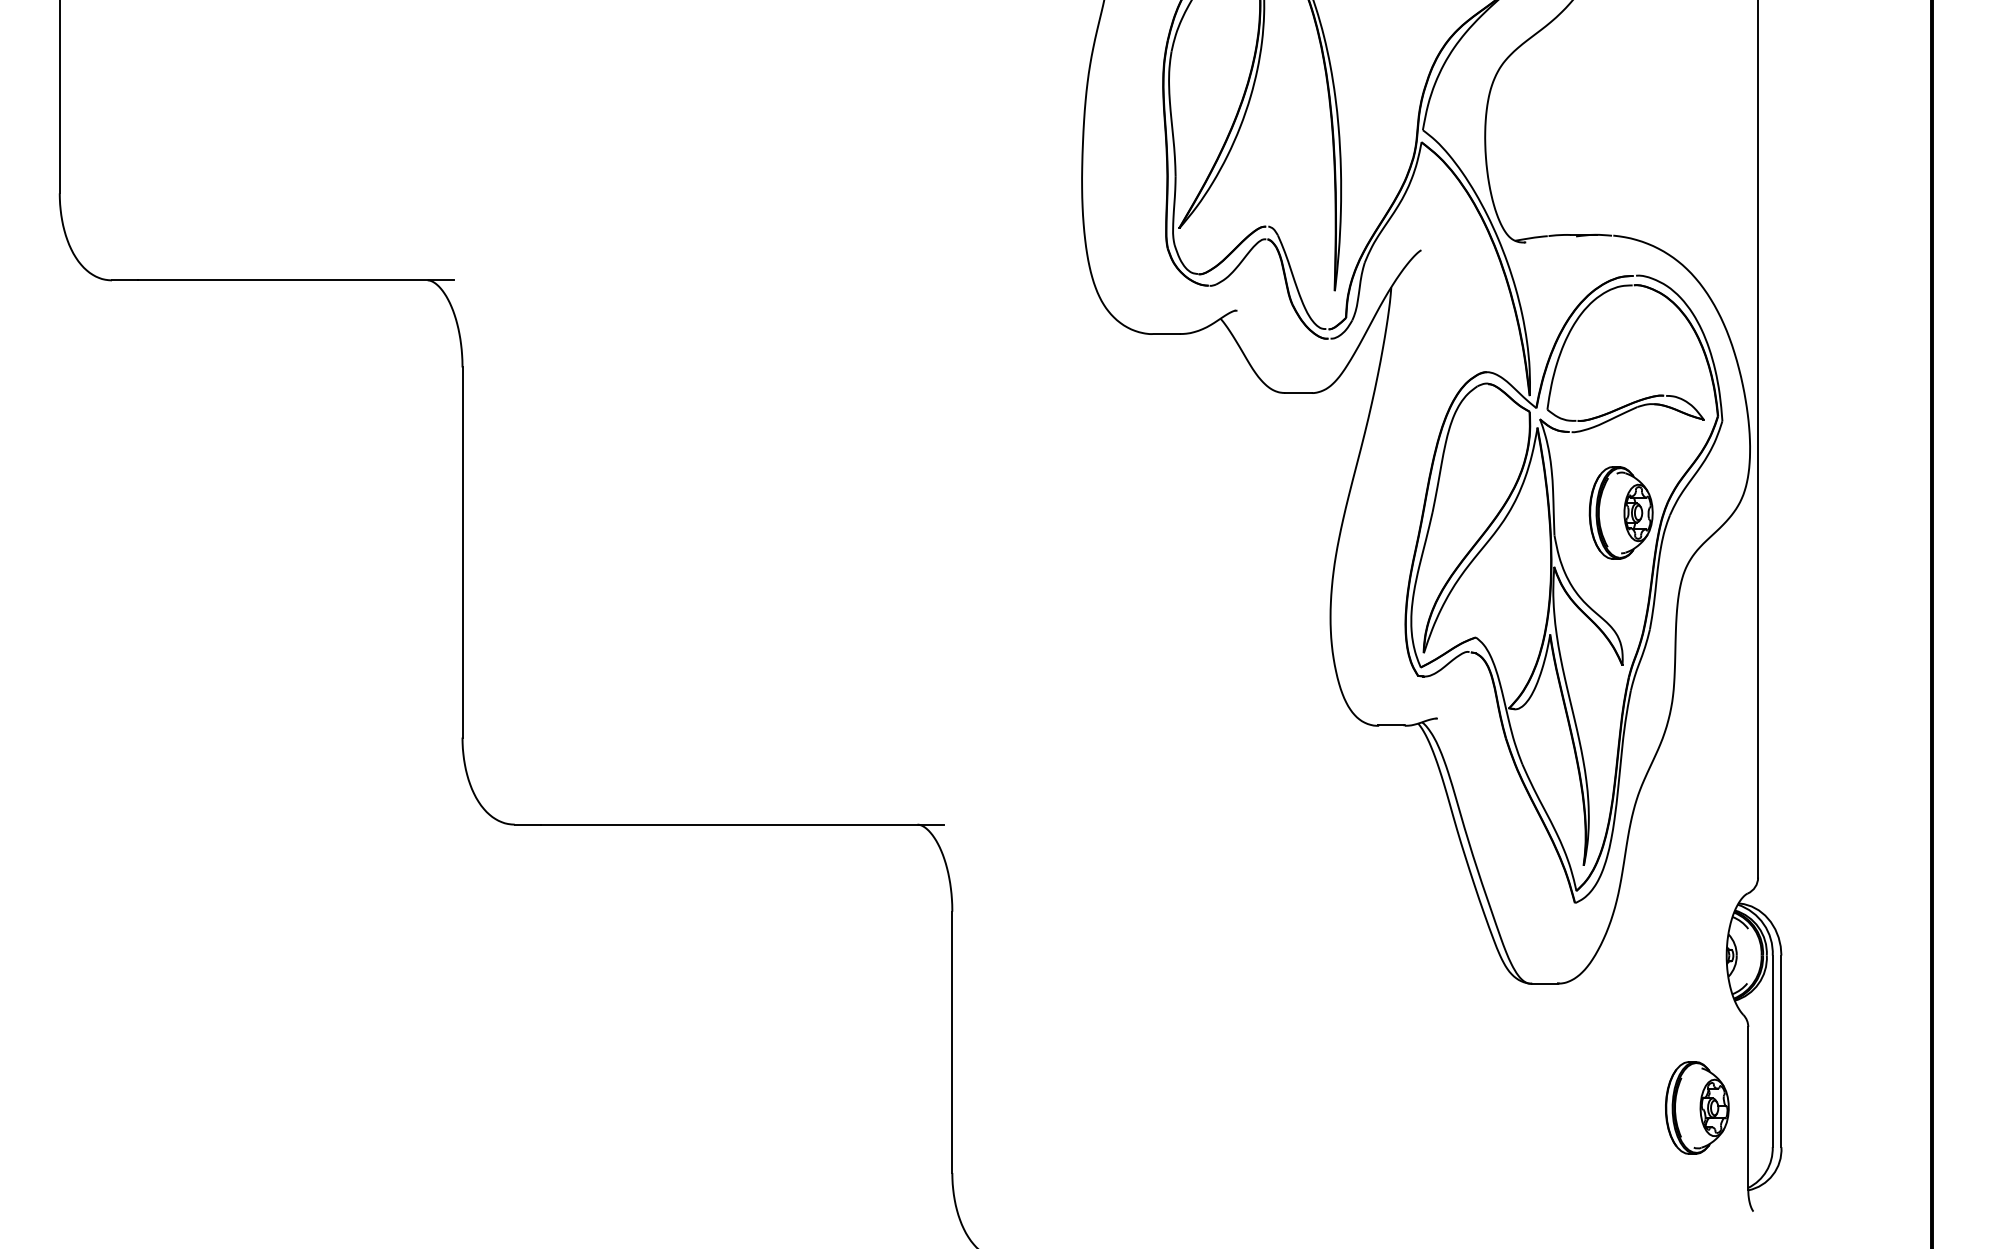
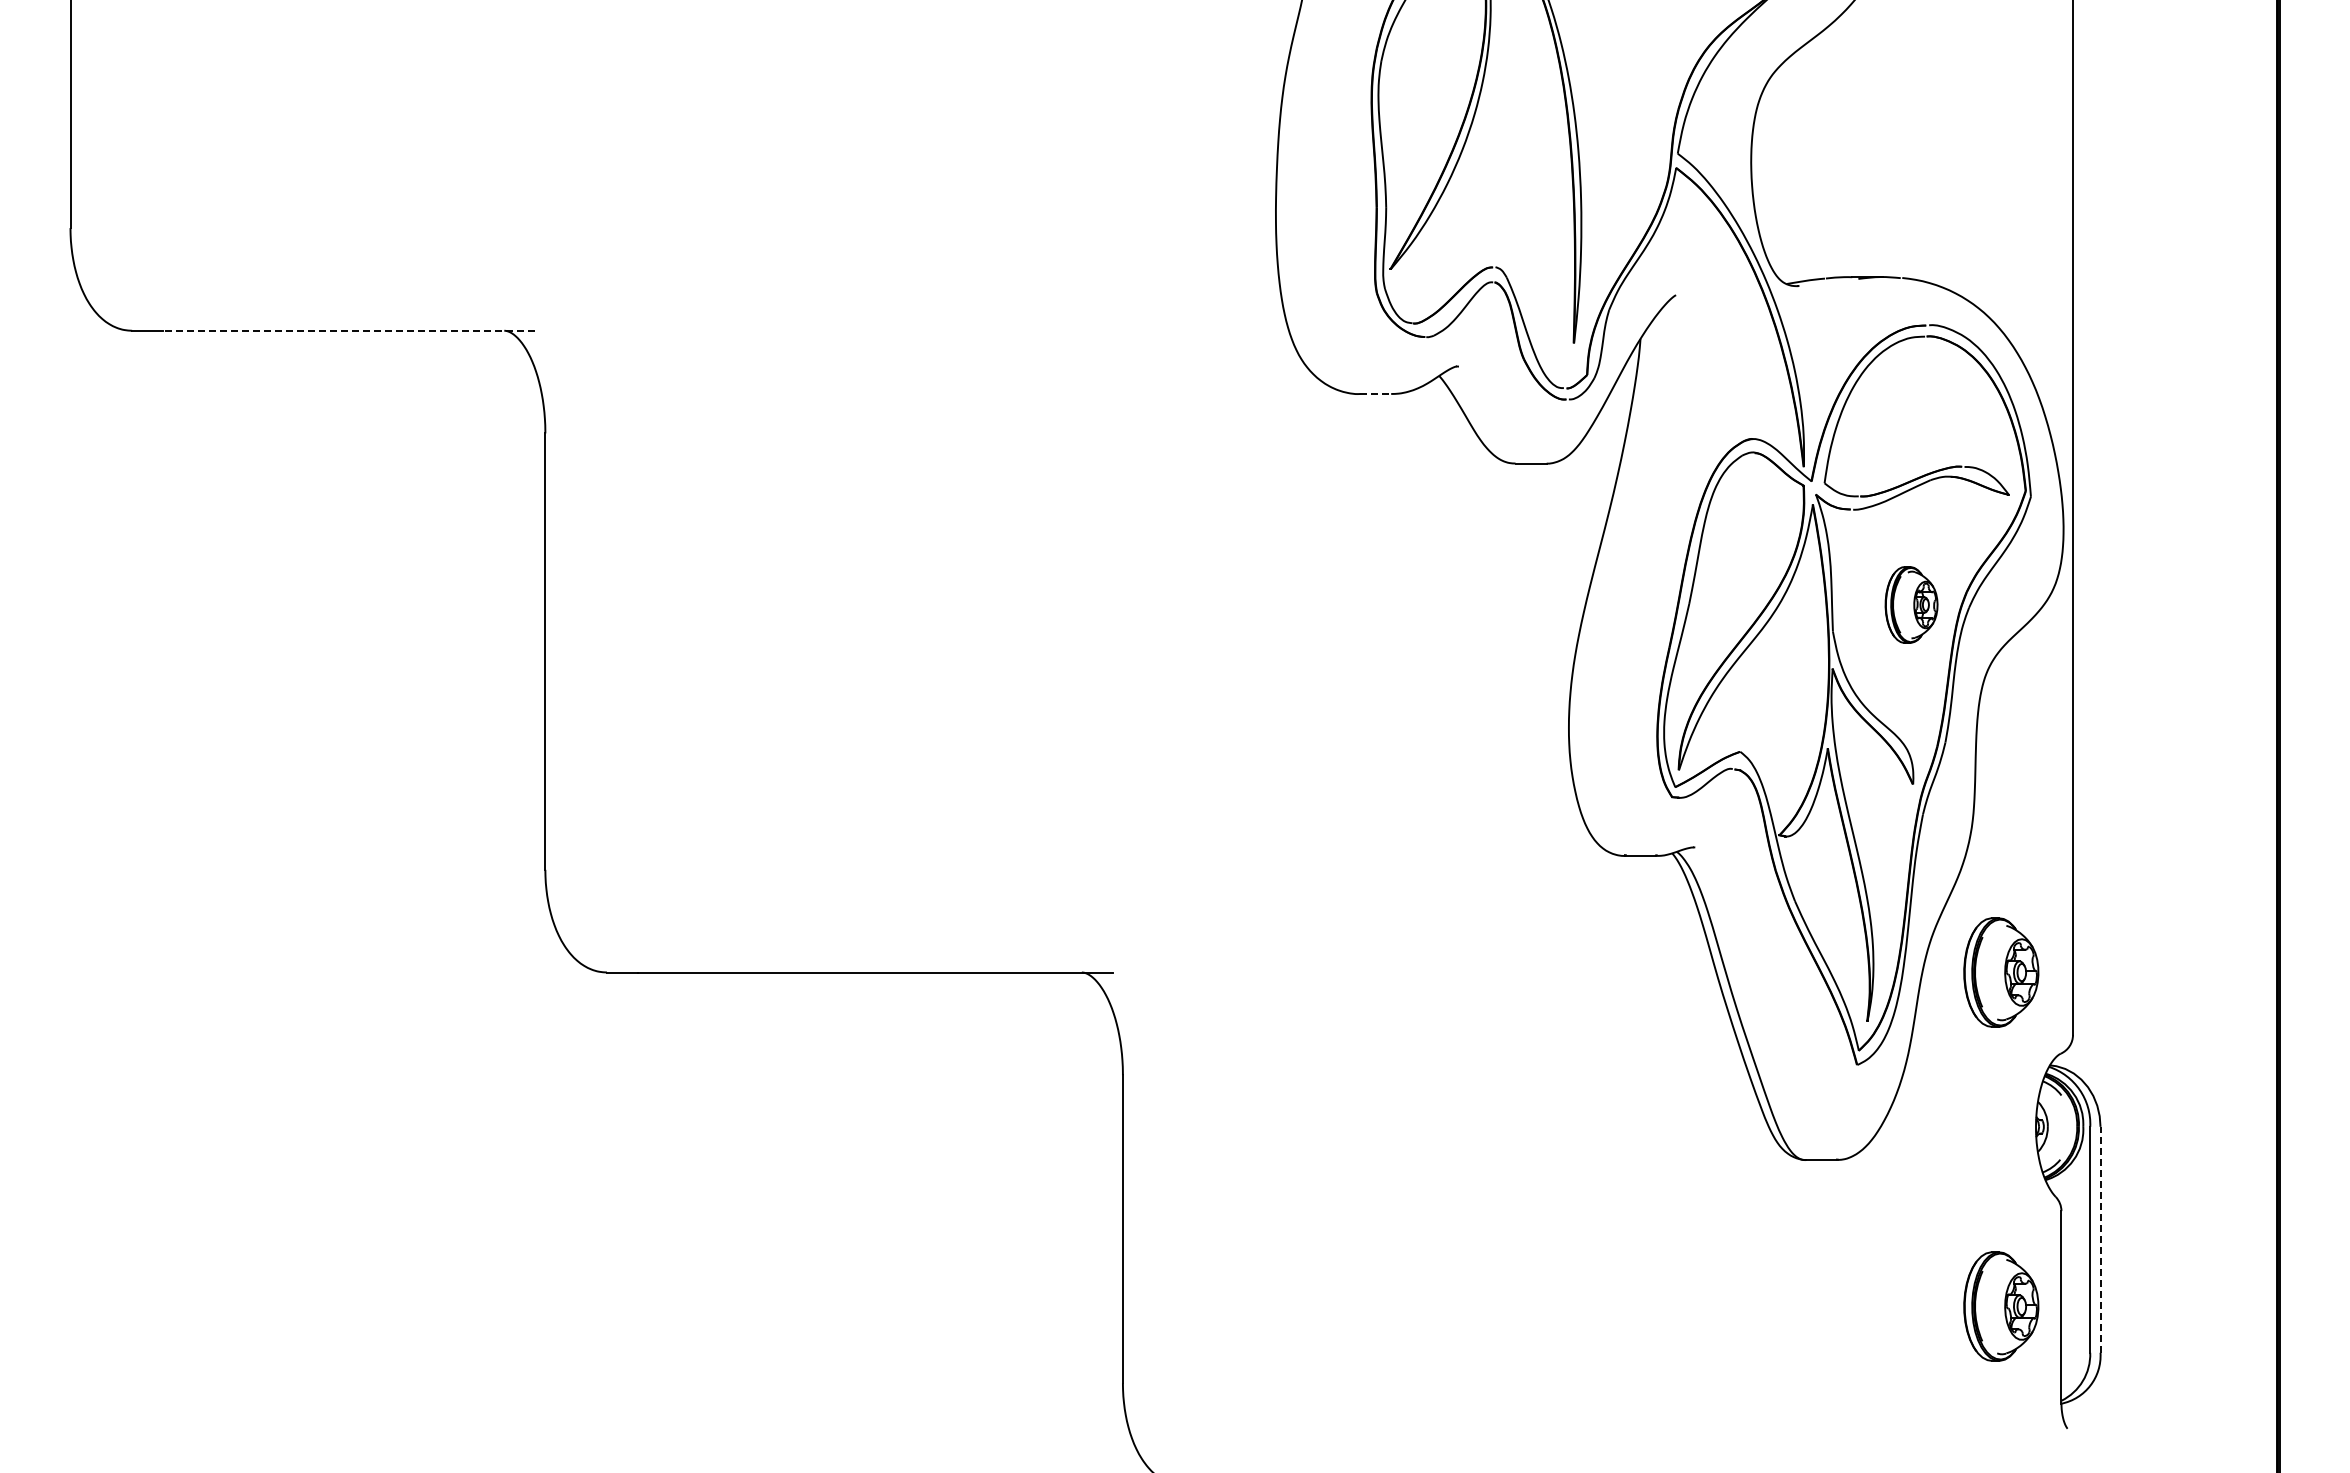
line: (295, 280) -> (348, 330), solid -> dashed
line: (1166, 334) -> (1375, 394), solid -> dashed
part: (1621, 512) -> (1911, 604), size x0.7
part: (1697, 824) -> (2001, 972), added
line: (1781, 1051) -> (2100, 1239), solid -> dashed

